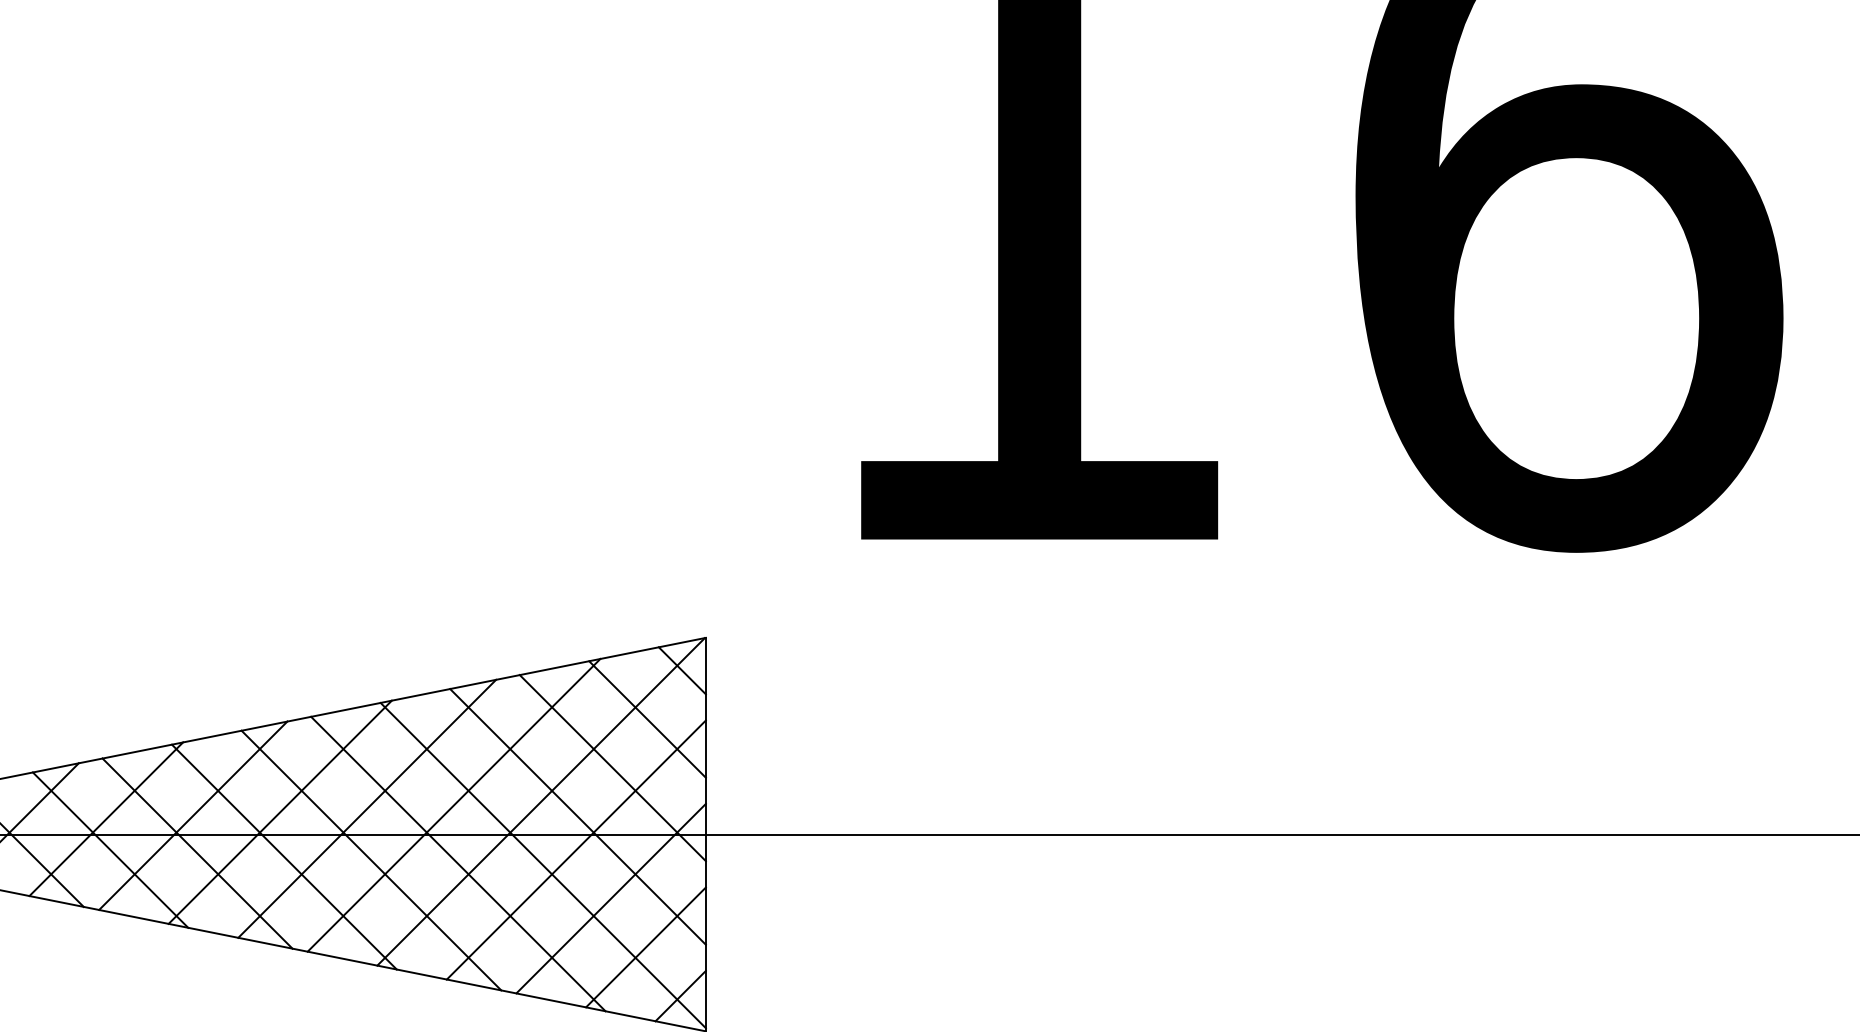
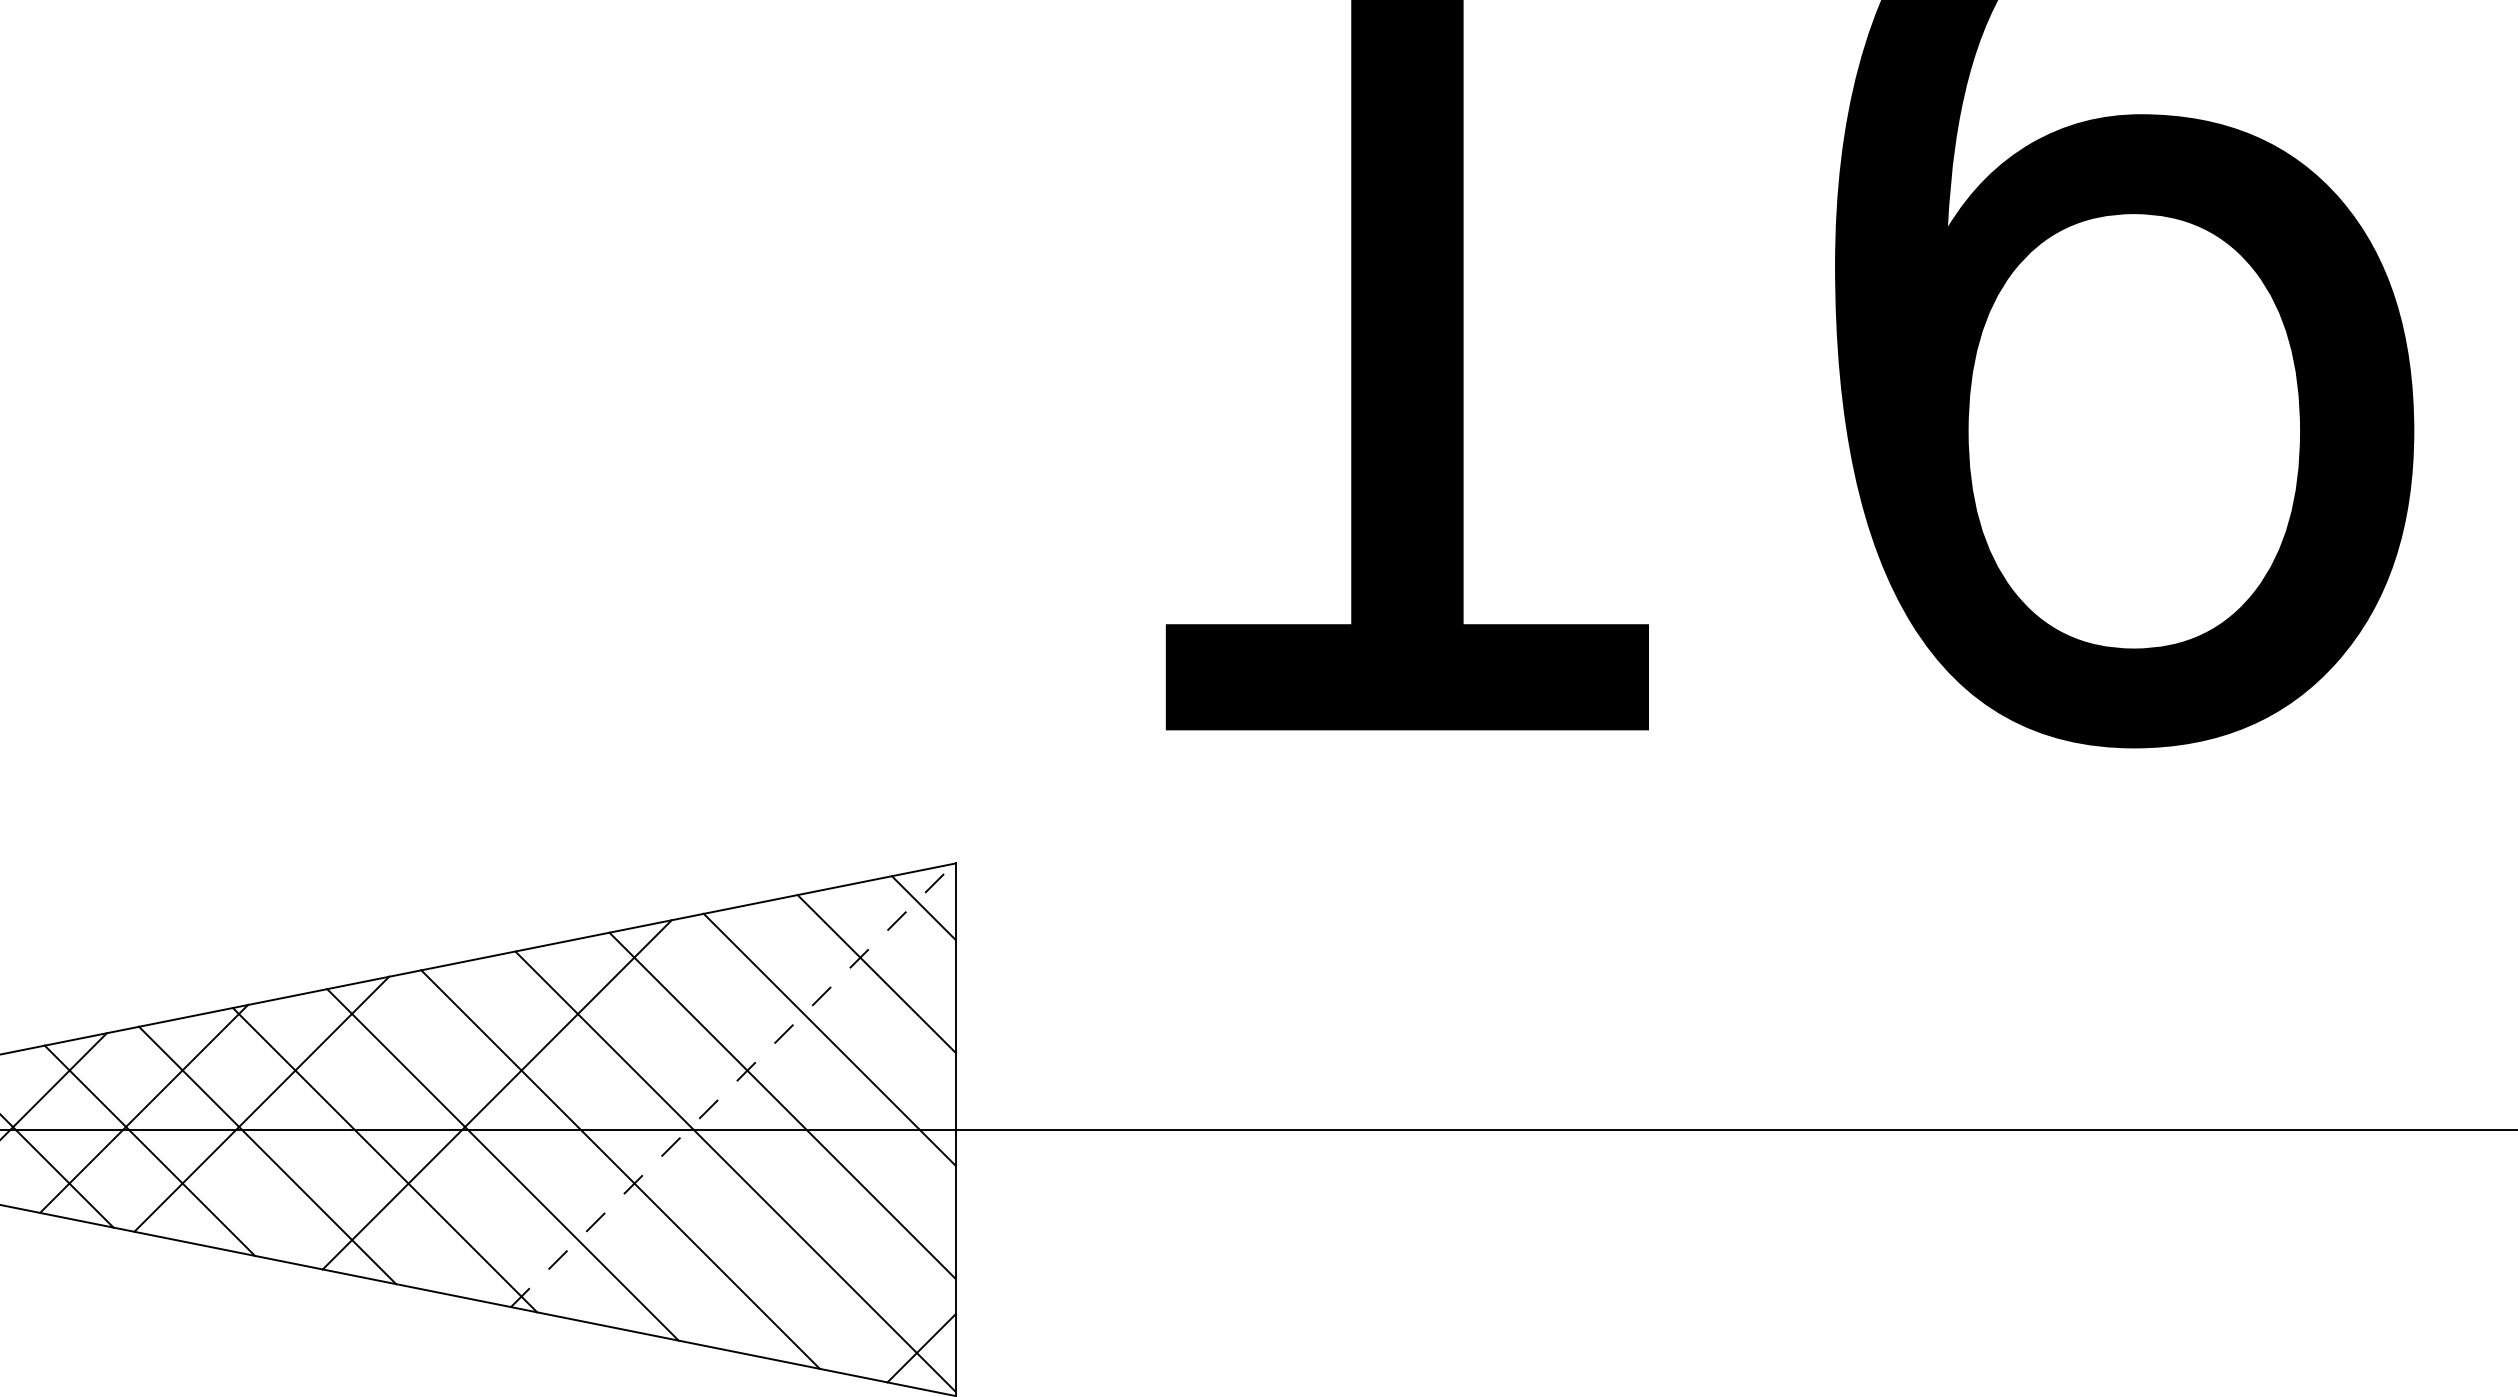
line: (541, 801) -> (733, 1085), solid -> dashed
line: (453, 804) -> (614, 1089), removed
line: (280, 812) -> (379, 1099), removed
line: (575, 849) -> (779, 1150), removed
line: (611, 898) -> (827, 1216), removed
line: (645, 947) -> (874, 1282), removed

